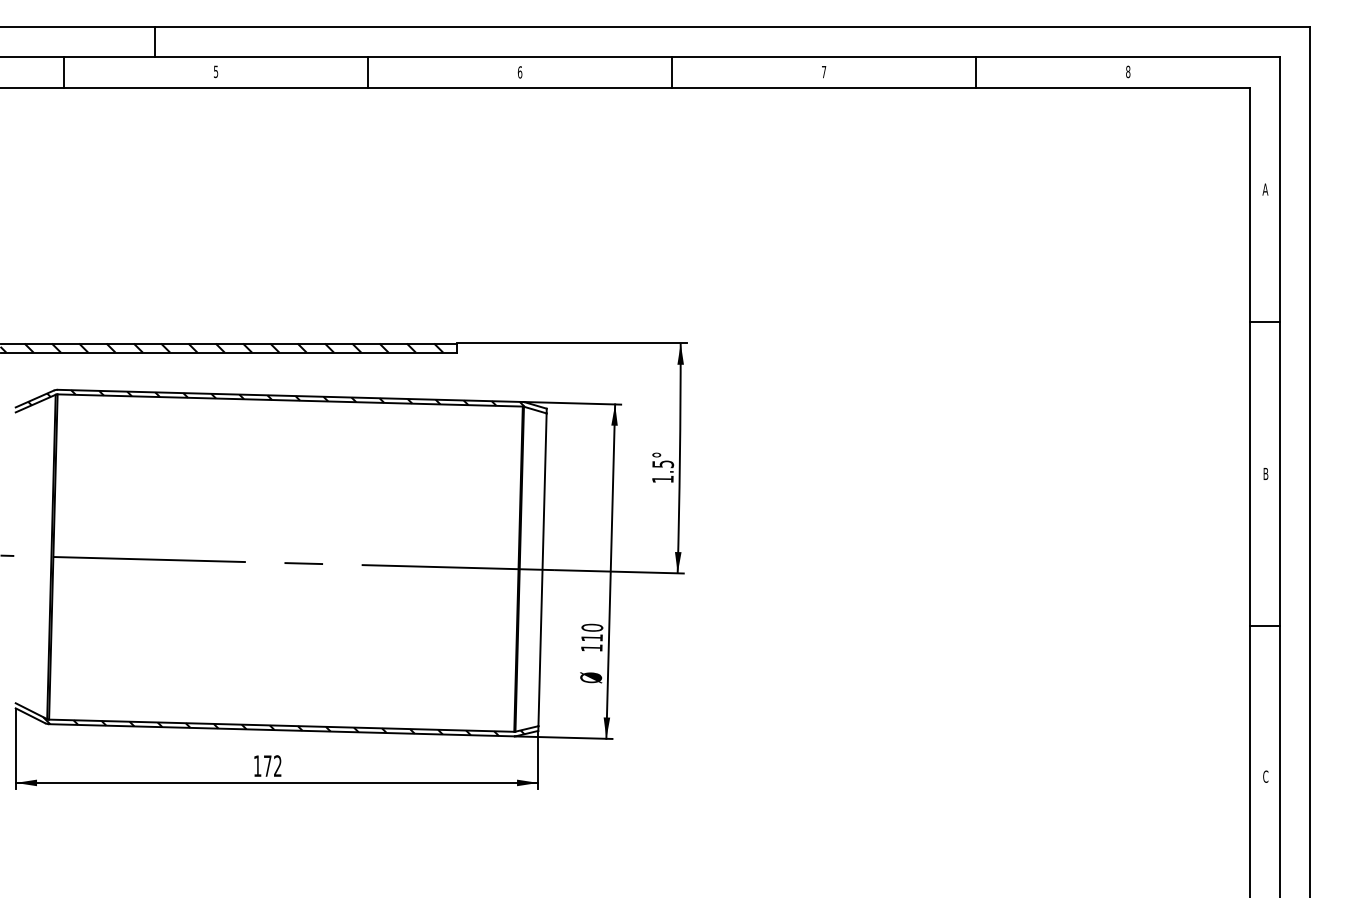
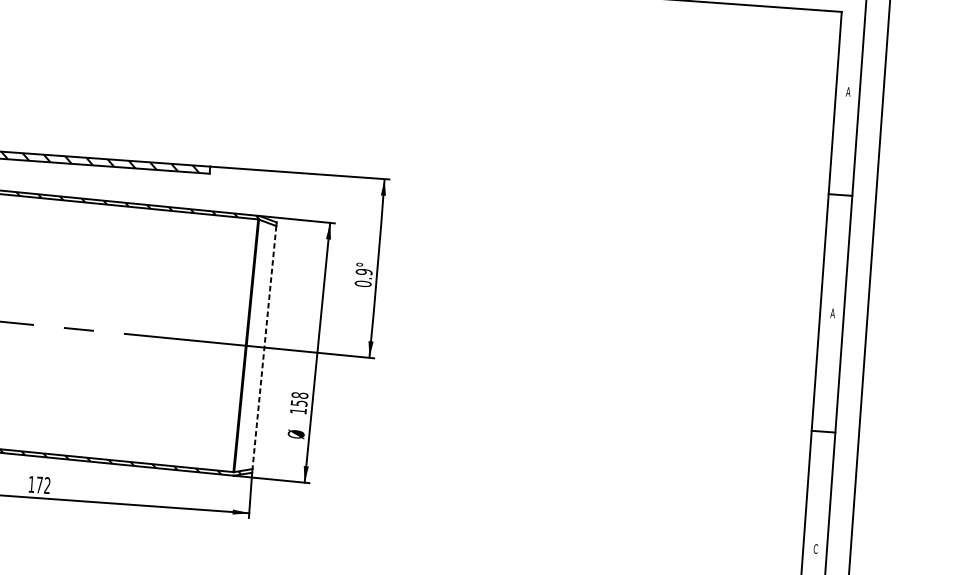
text: (662, 471) -> (363, 277), 1.5° -> 0.9°
text: (1265, 473) -> (832, 312), B -> A
line: (542, 570) -> (264, 348), solid -> dashed
text: (592, 632) -> (299, 399), 110 -> 158

